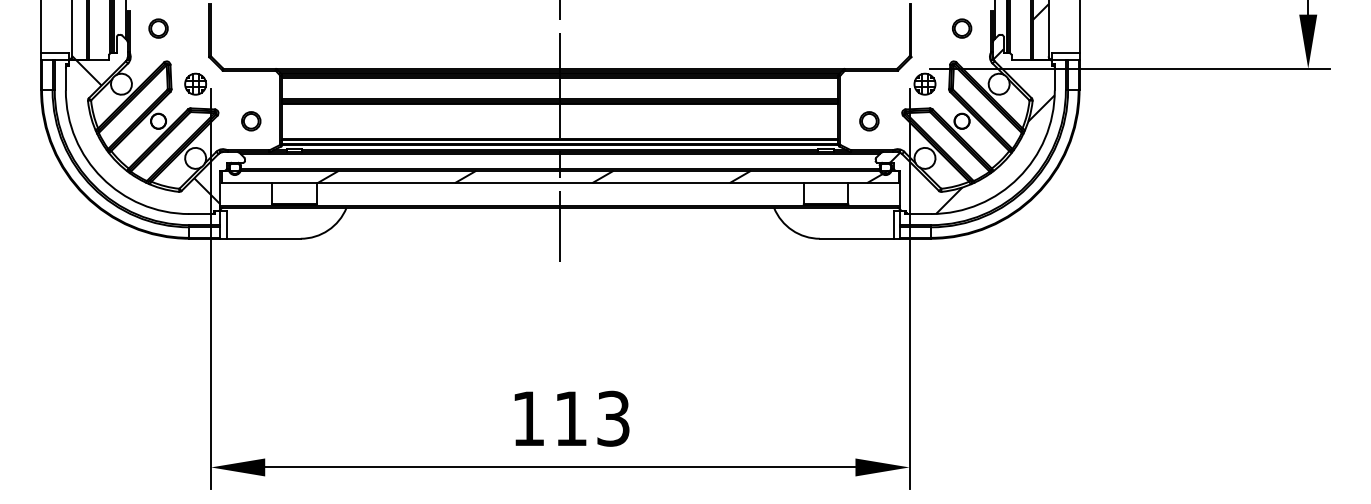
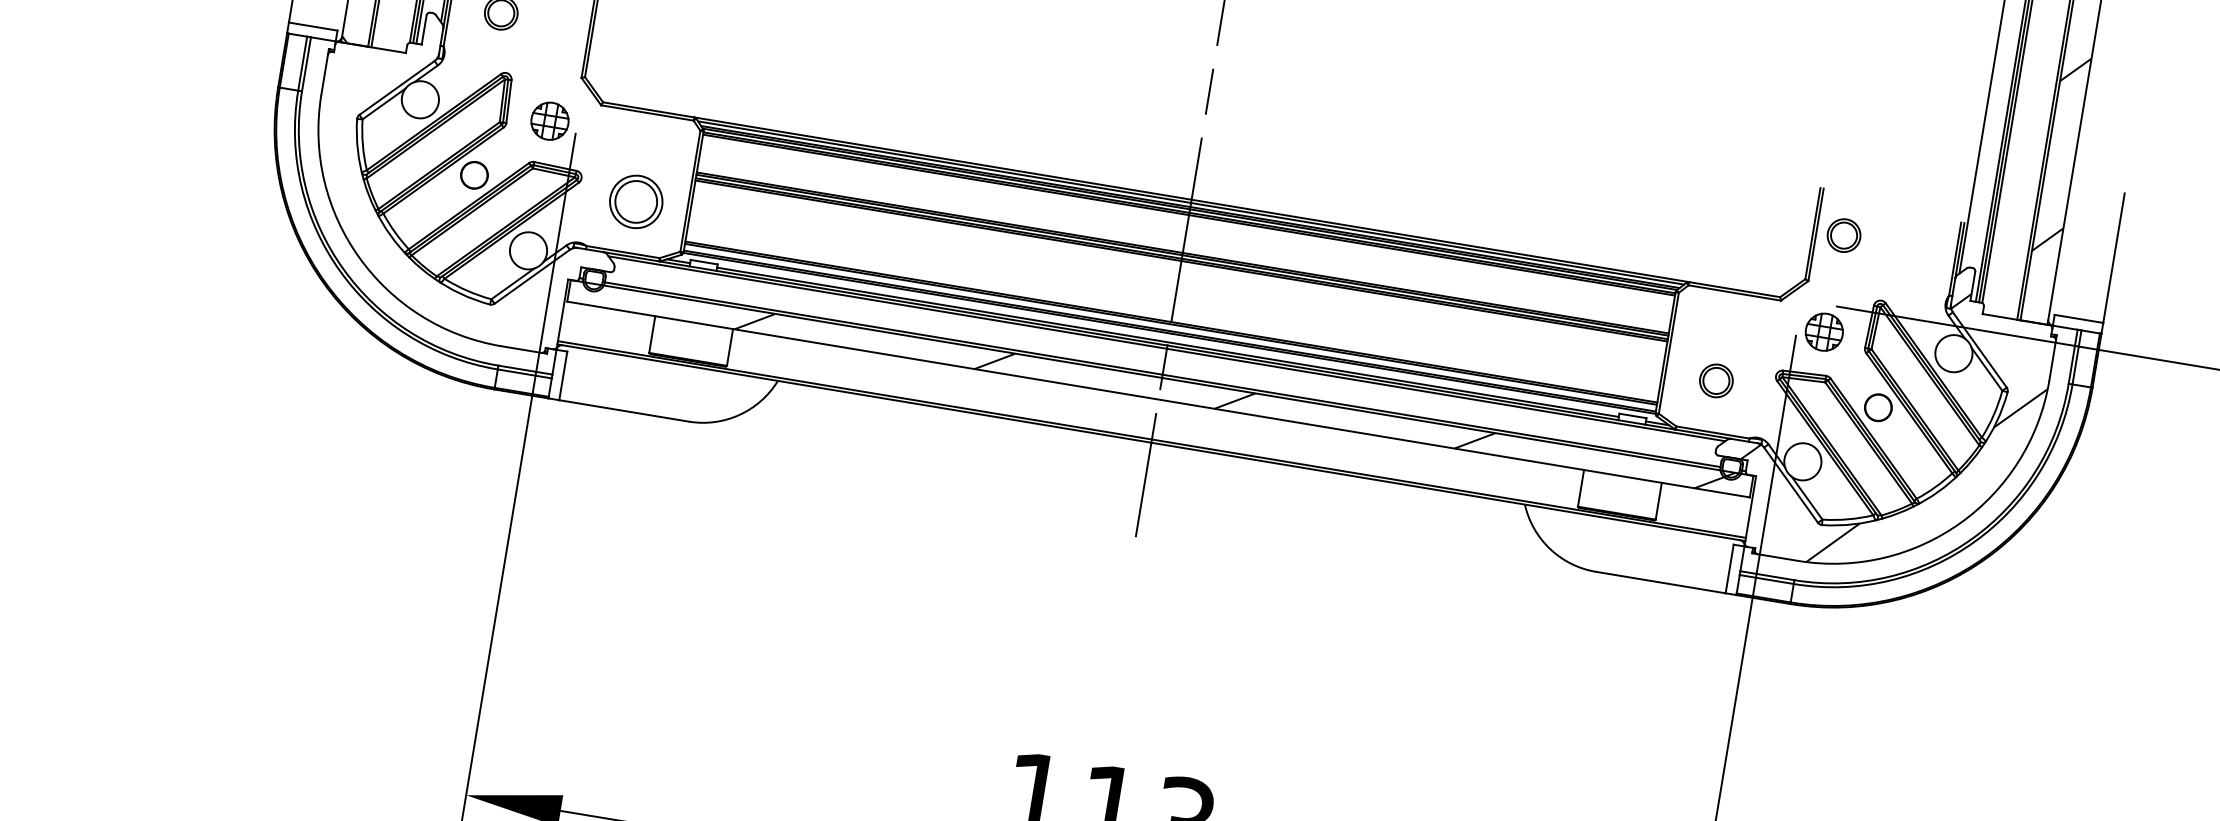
part: (962, 28) -> (1844, 235), moved
part: (251, 121) -> (636, 202), size x1.6
hatch: (147, 131) -> (452, 189), removed

